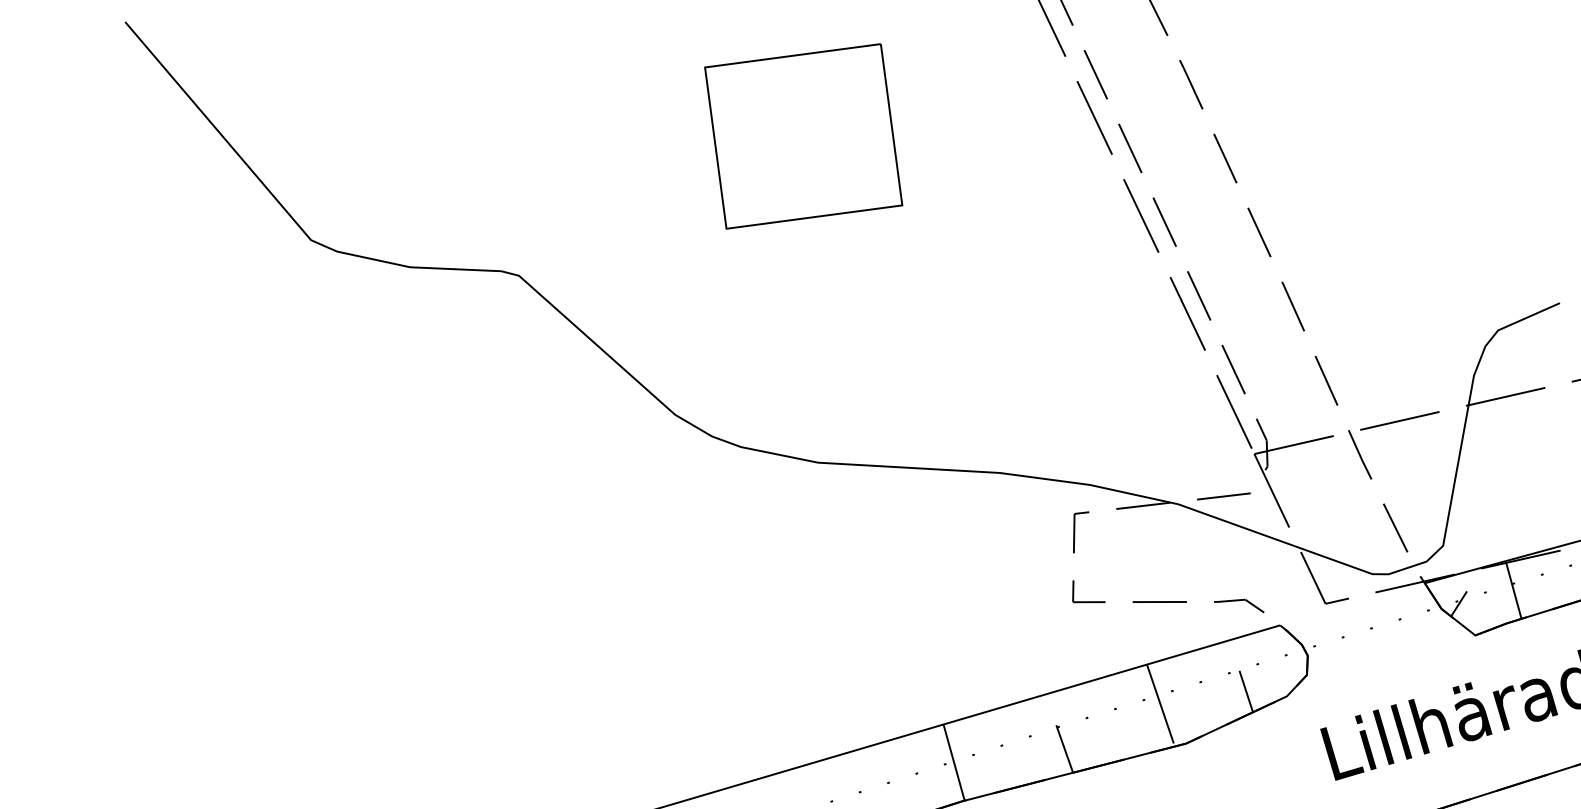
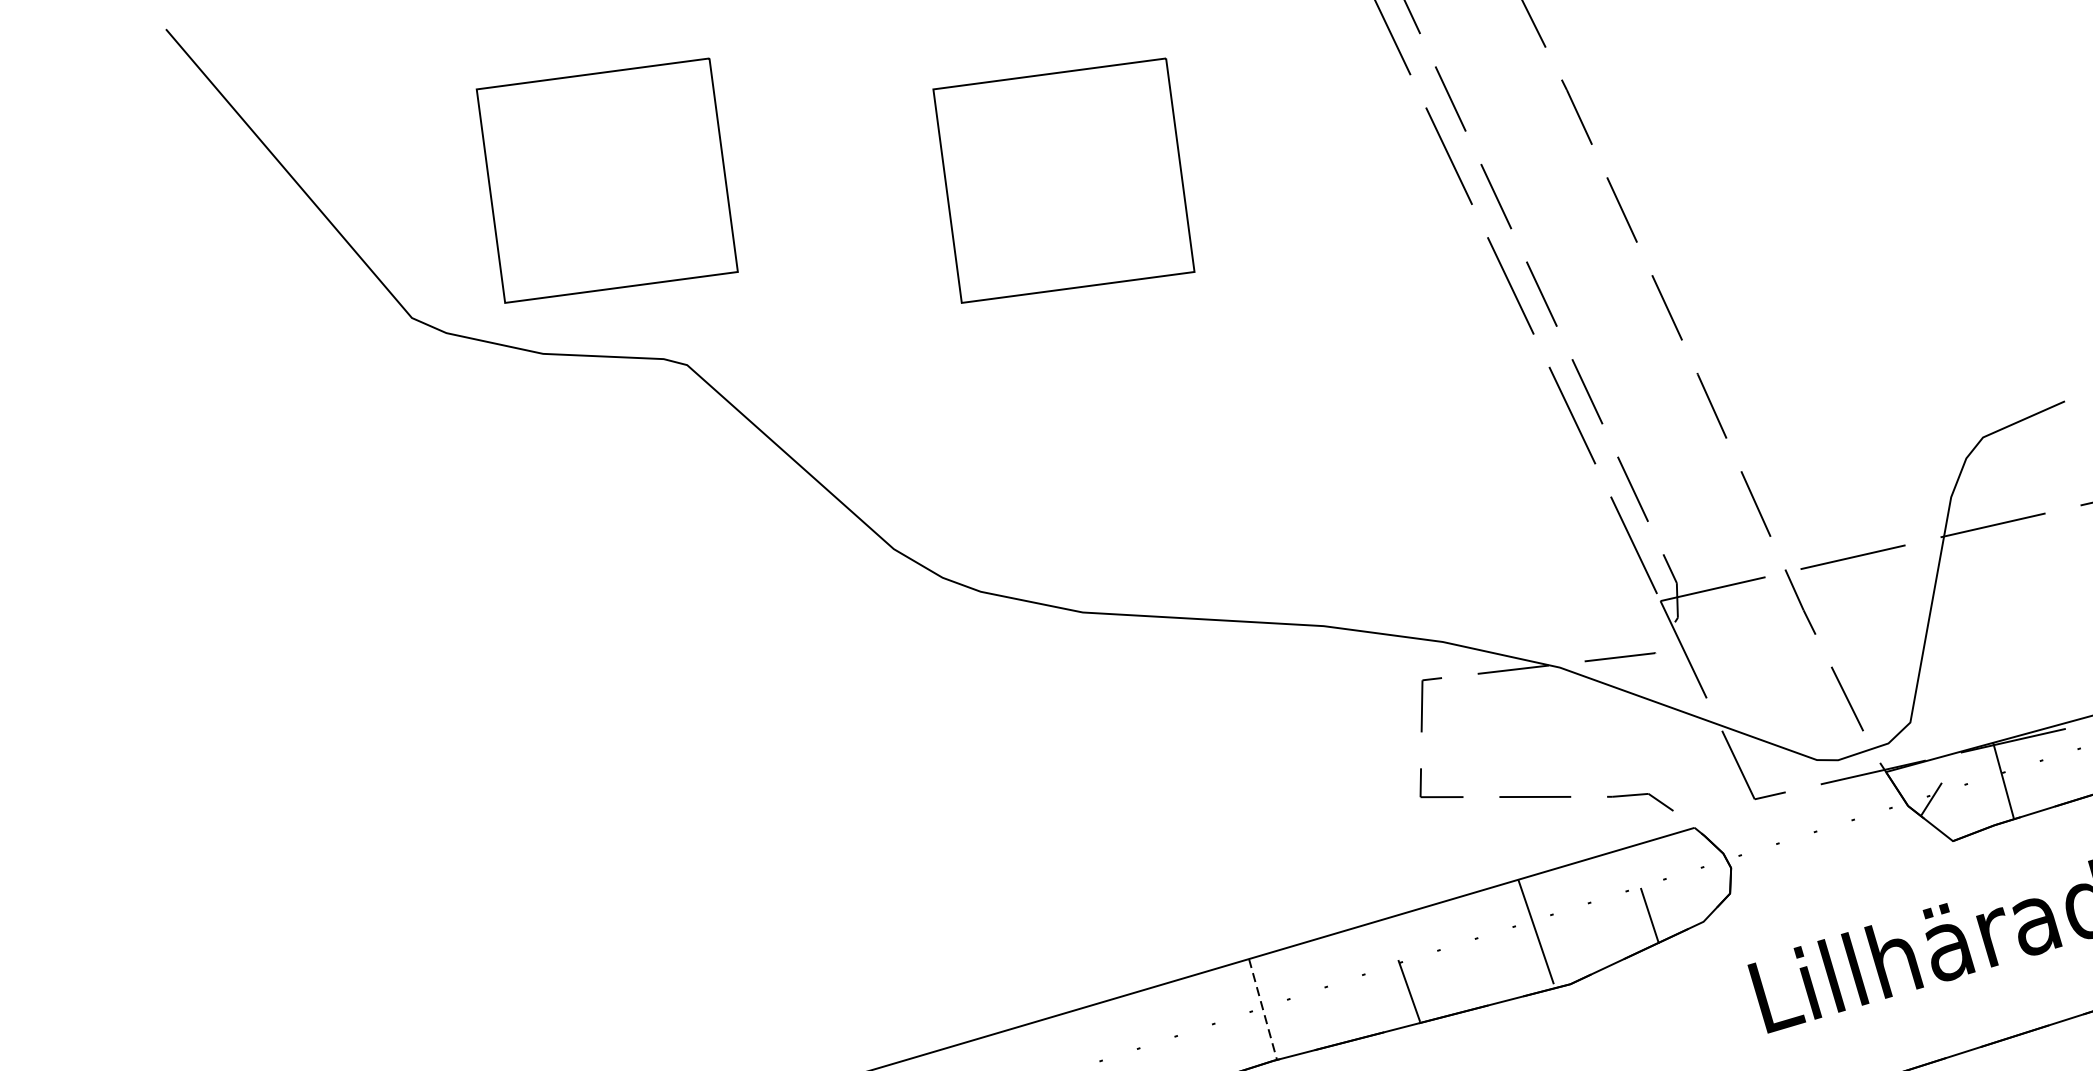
part: (458, 136) -> (607, 180), added
line: (954, 762) -> (1263, 1009), solid -> dashed

